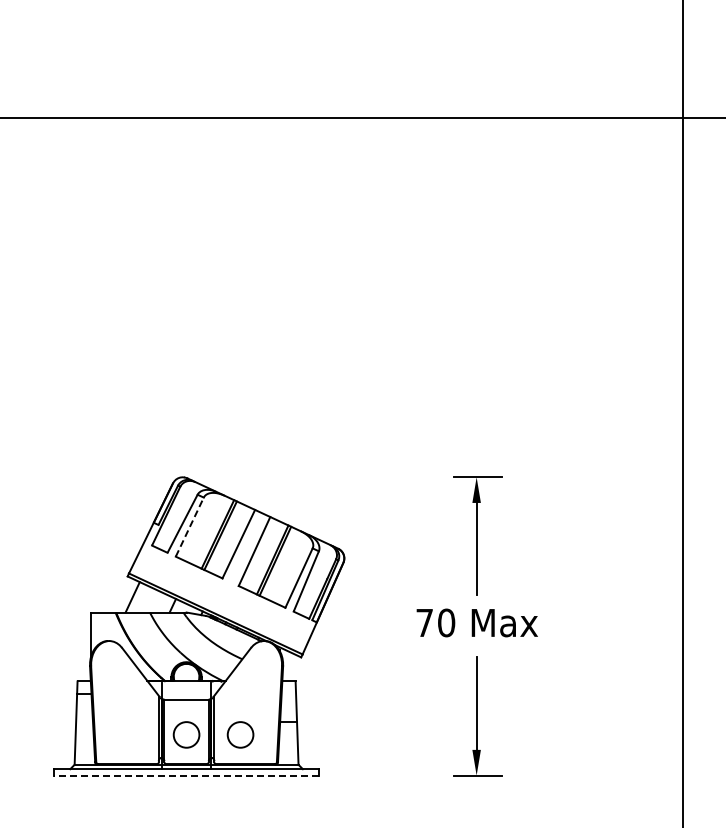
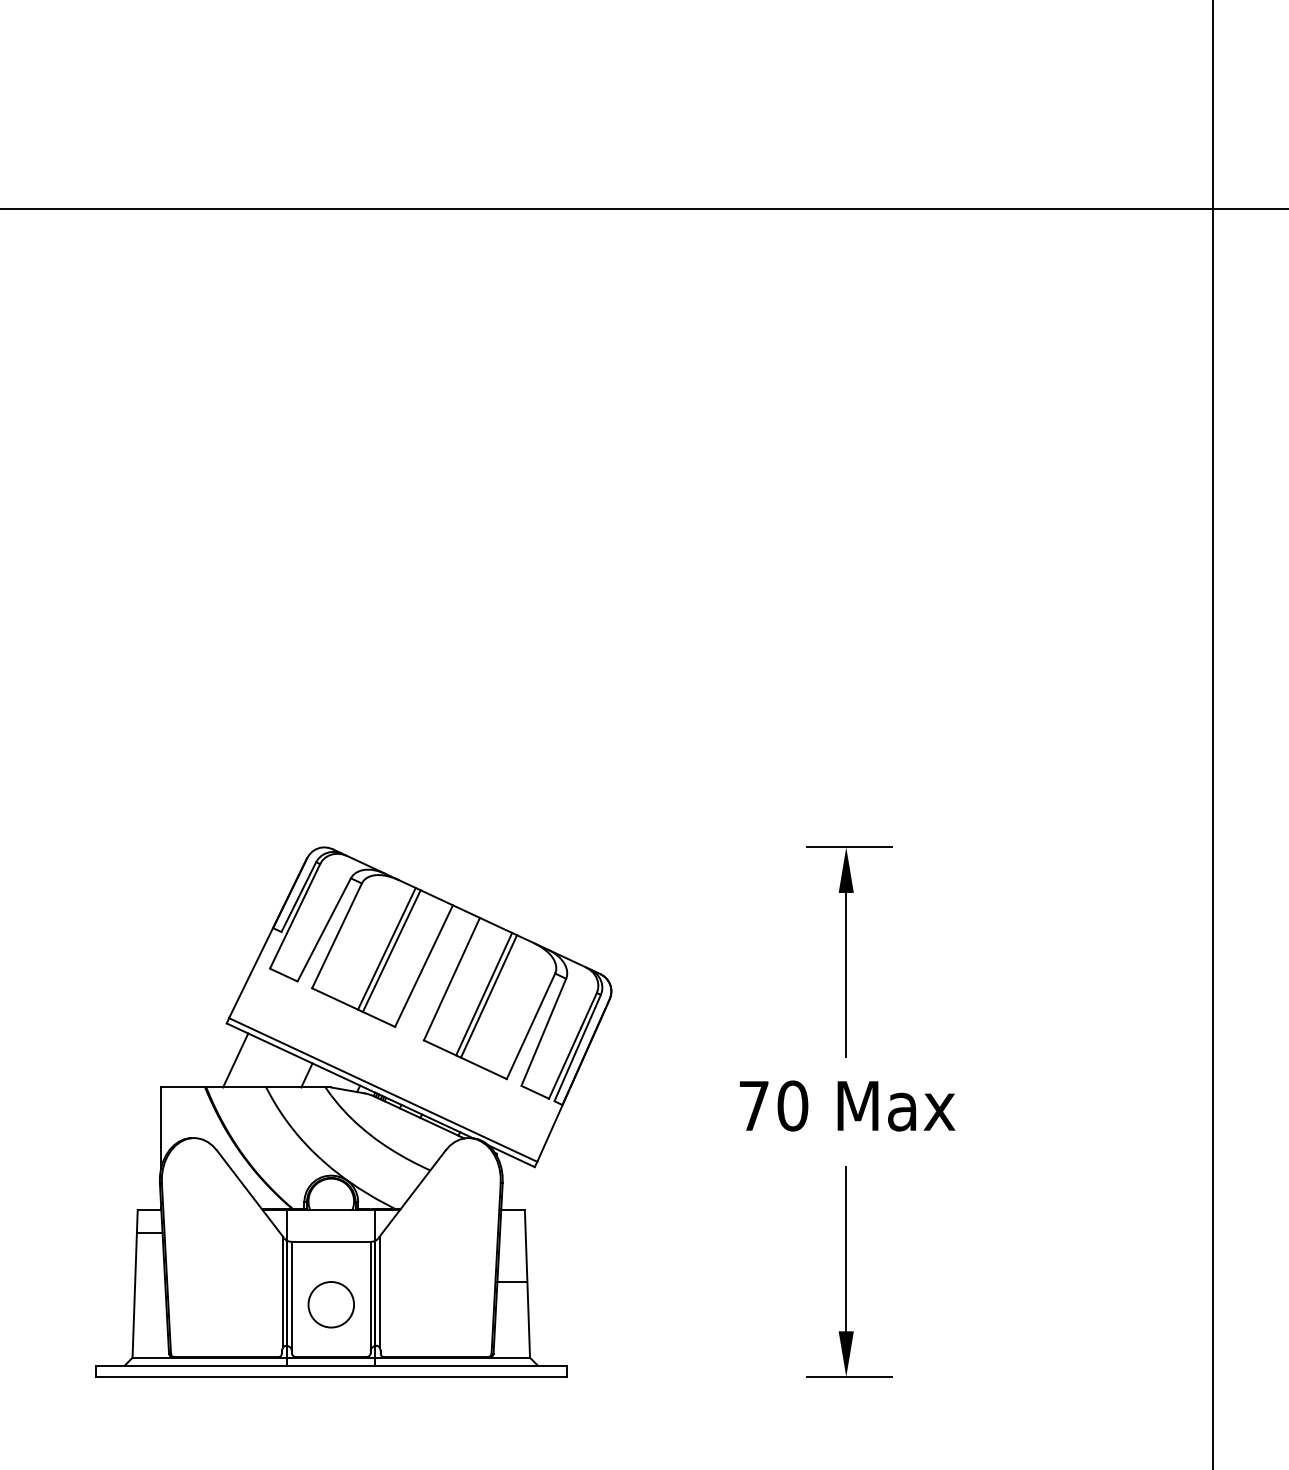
line: (189, 527) -> (336, 936), dashed -> solid
circle: (240, 734) -> (427, 1304), removed
line: (186, 775) -> (331, 1376), dashed -> solid

